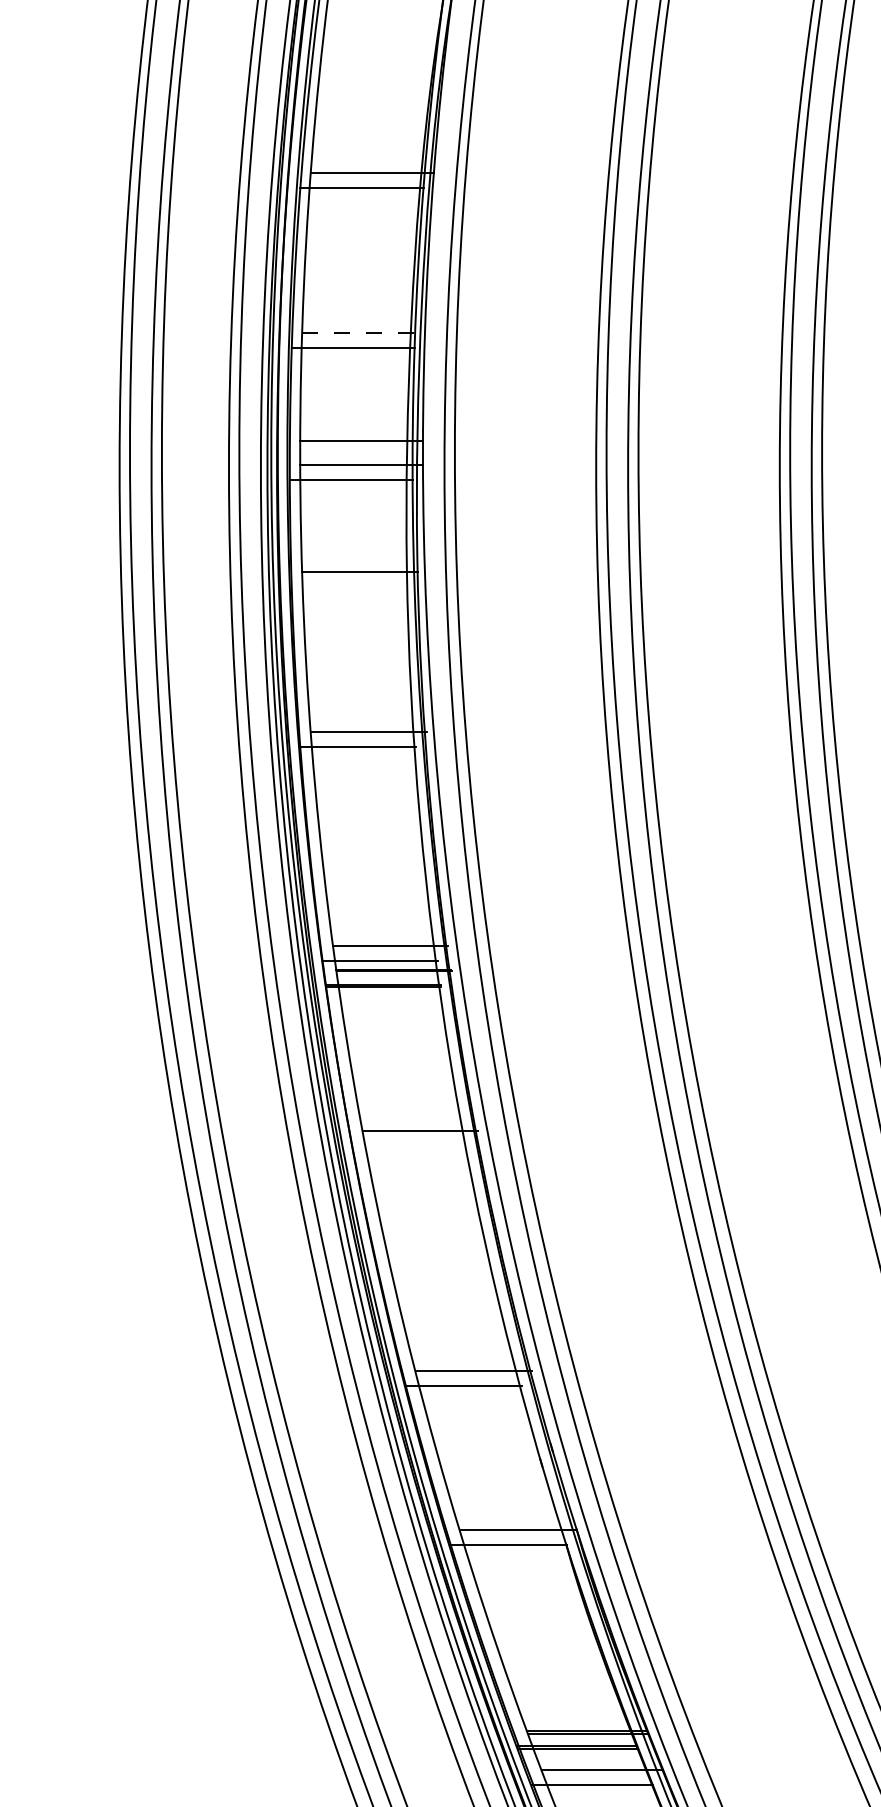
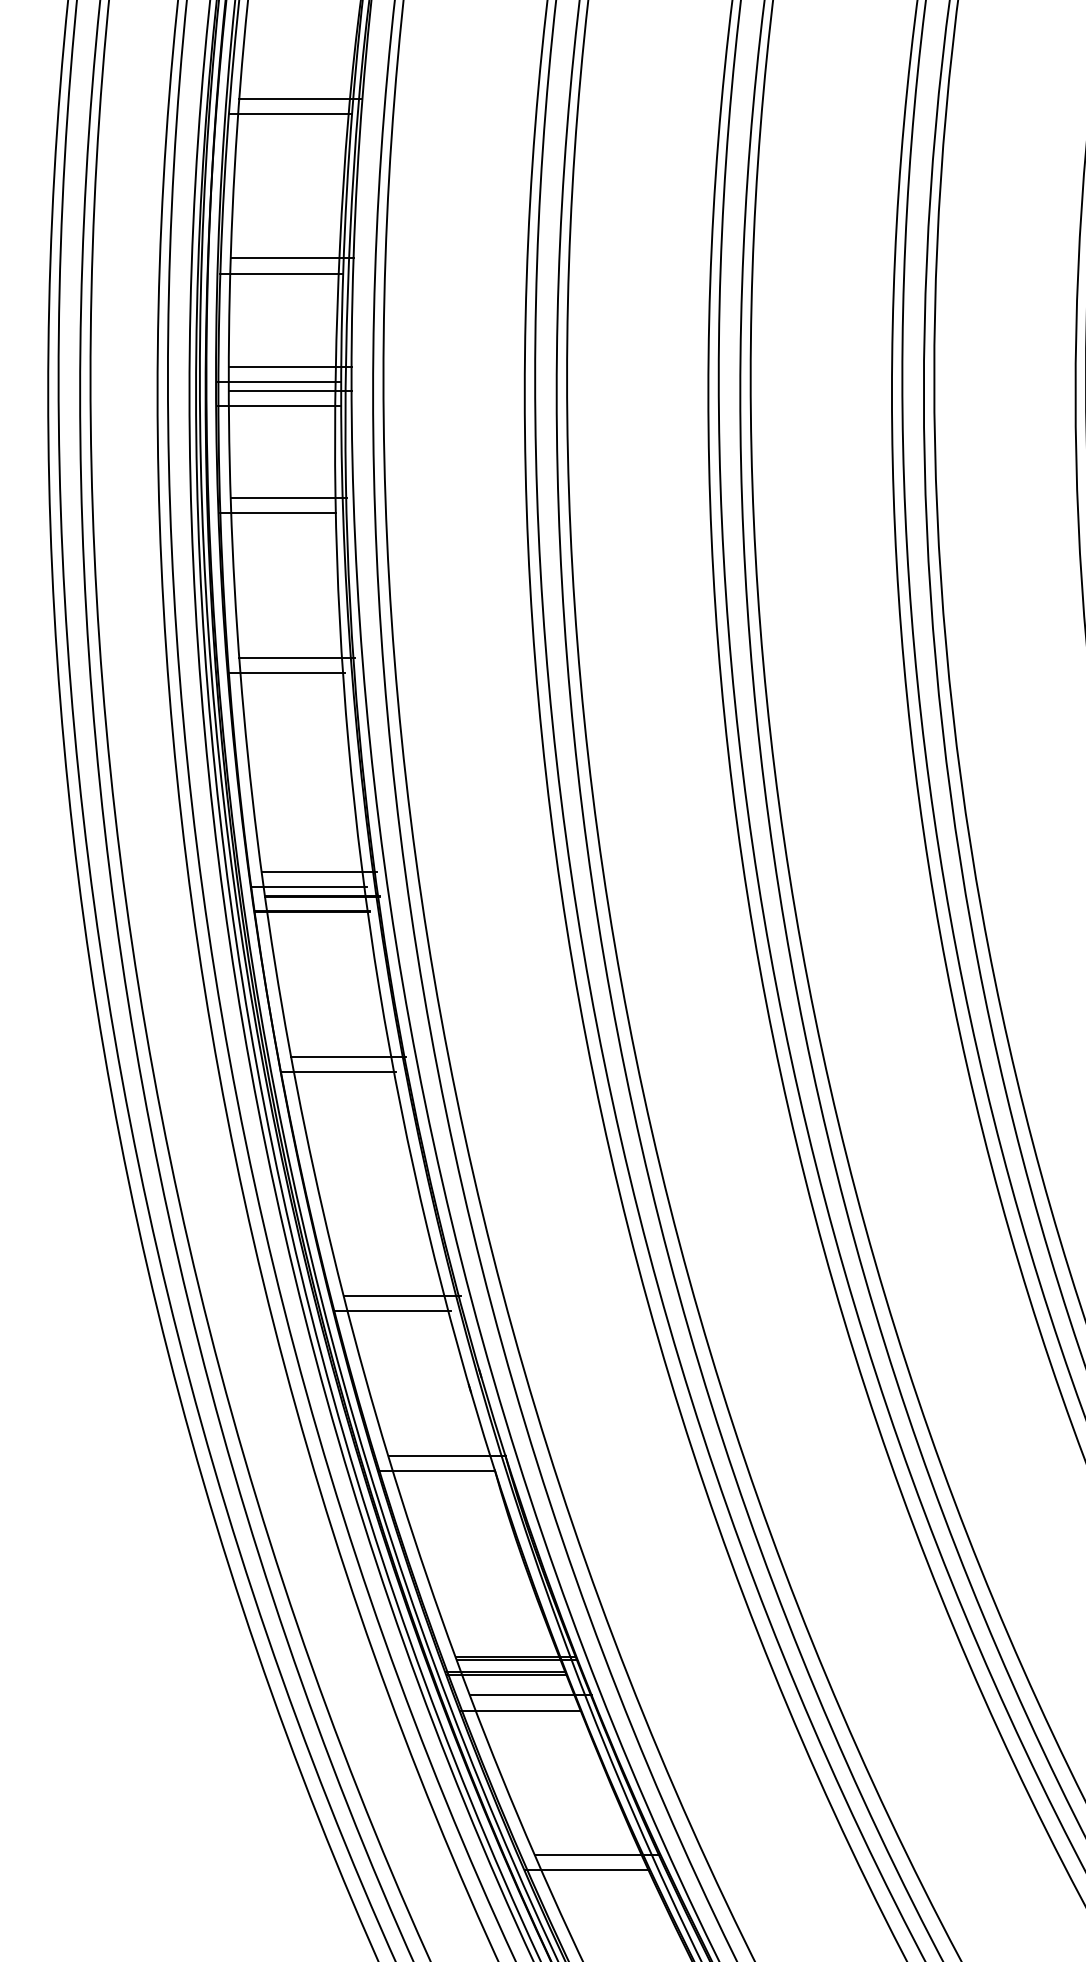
line: (363, 332) -> (292, 258), dashed -> solid
line: (350, 455) -> (279, 381), added
line: (349, 587) -> (278, 513), added
line: (409, 1145) -> (338, 1071), added

